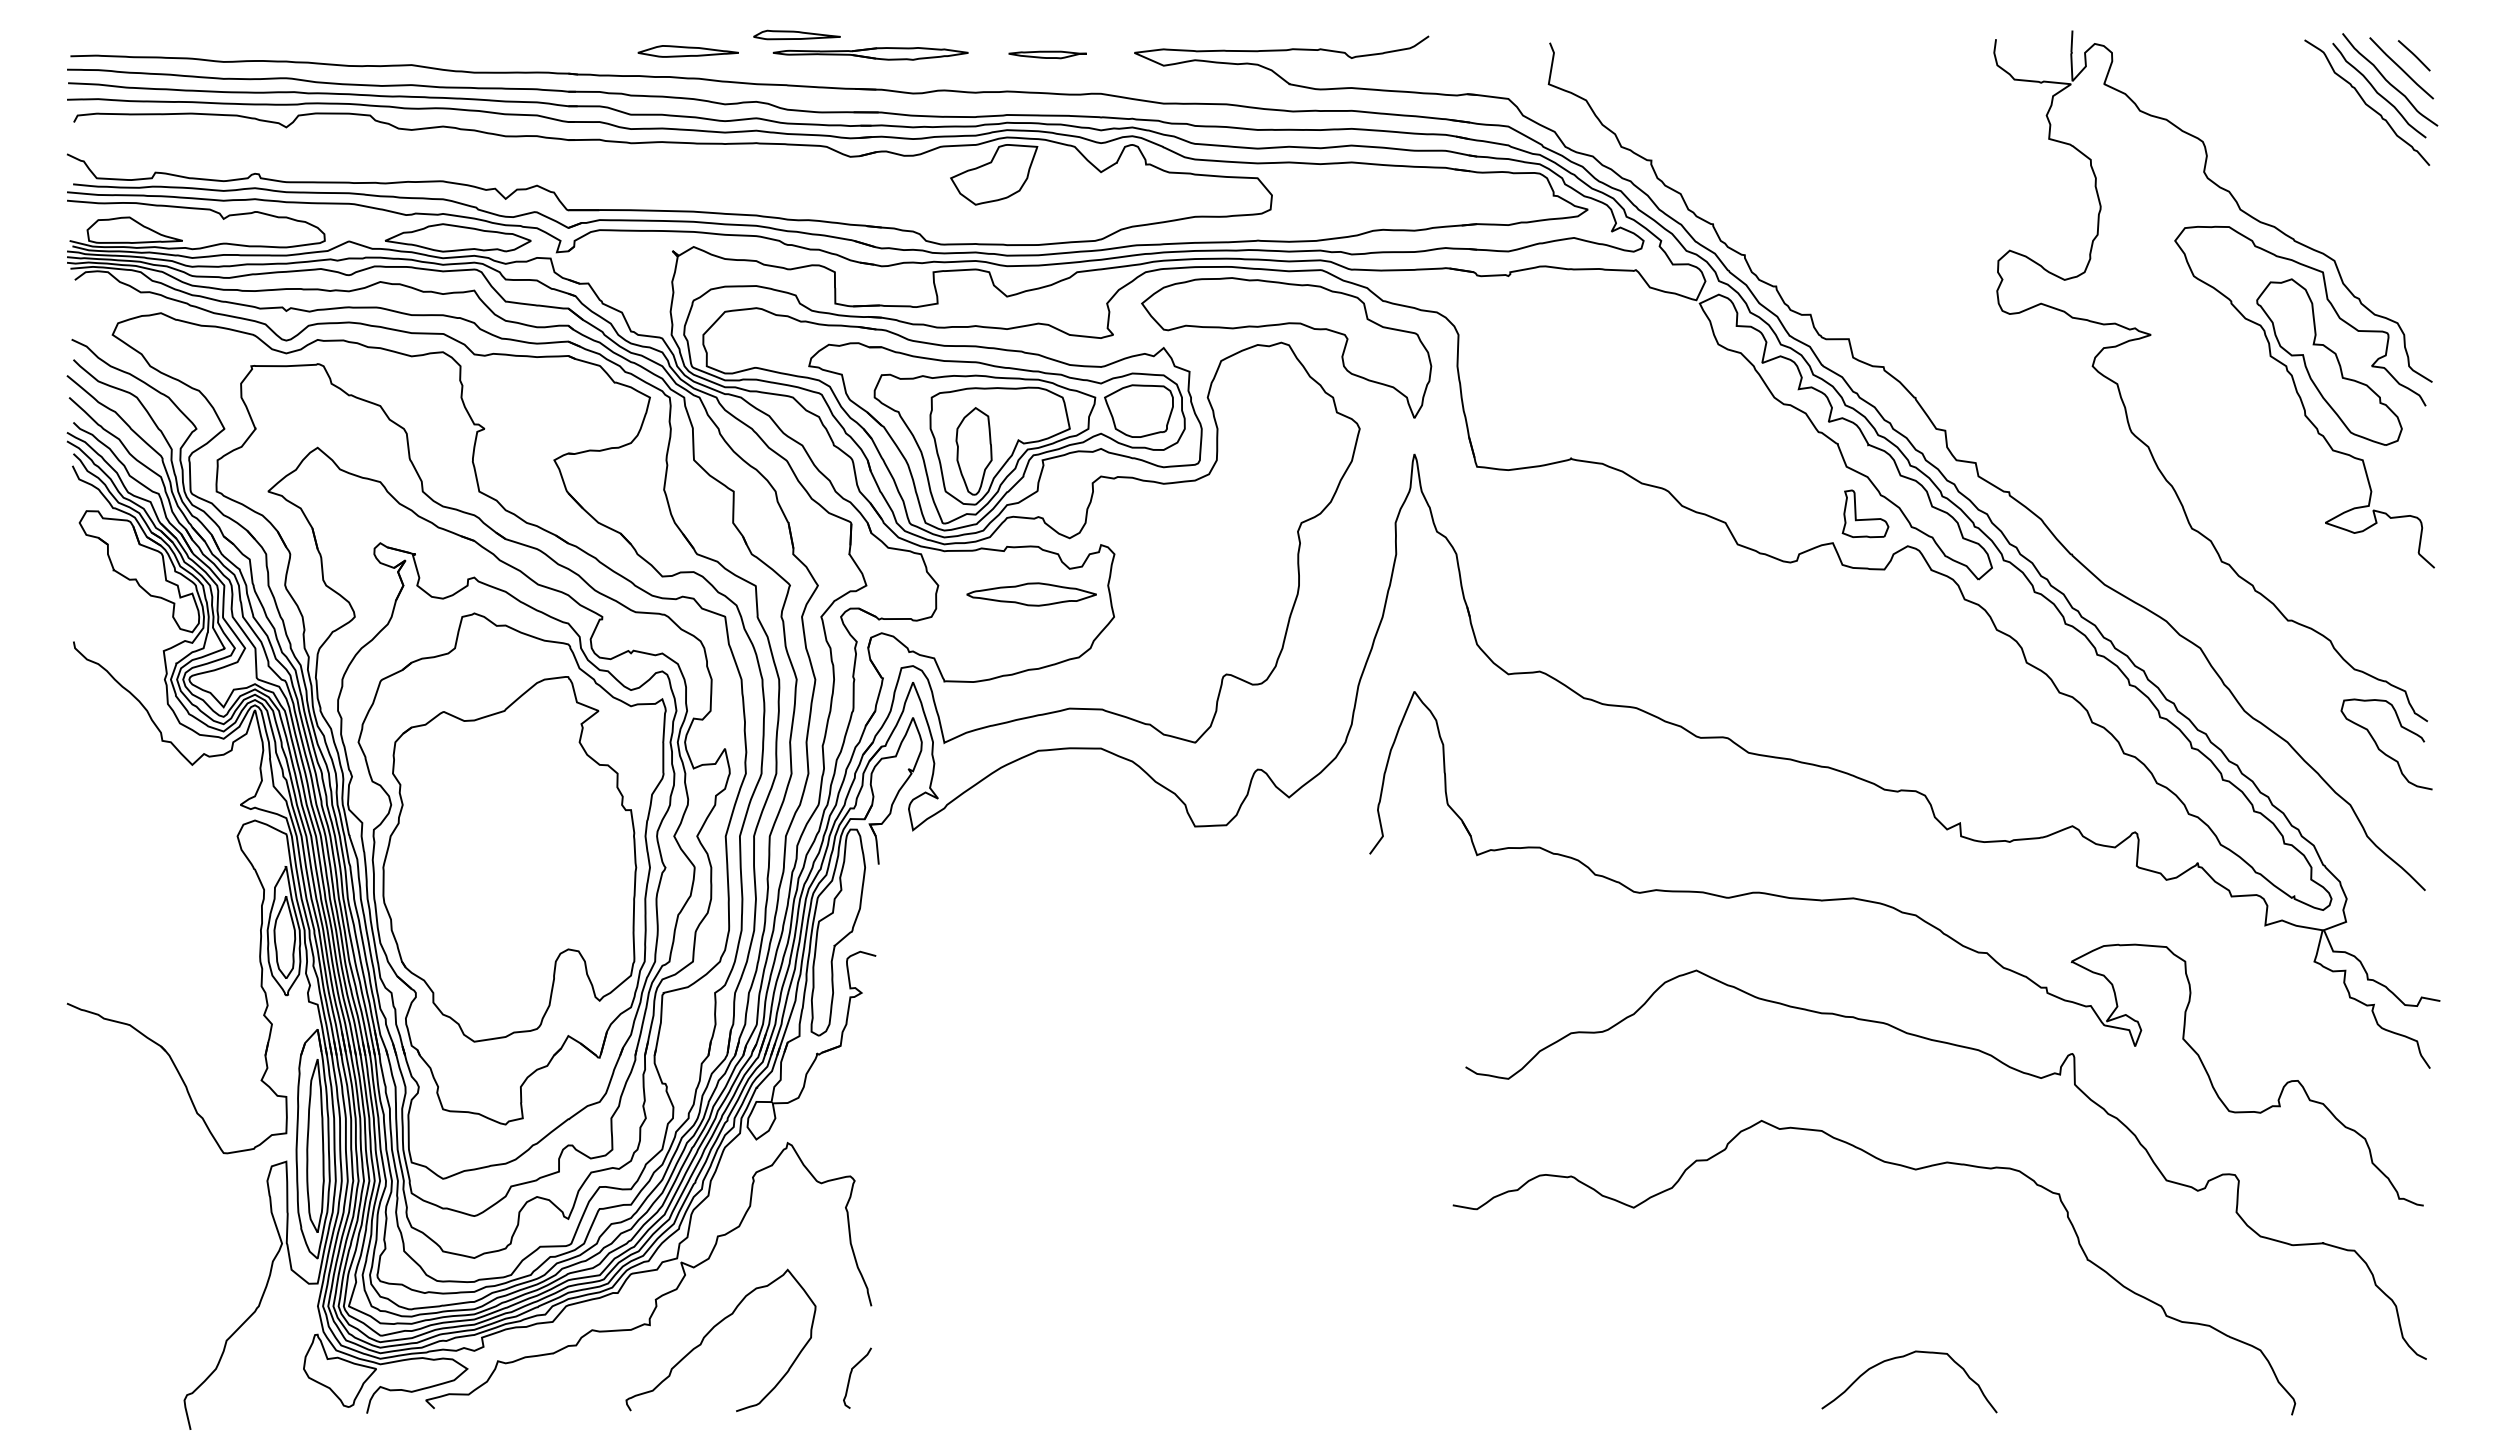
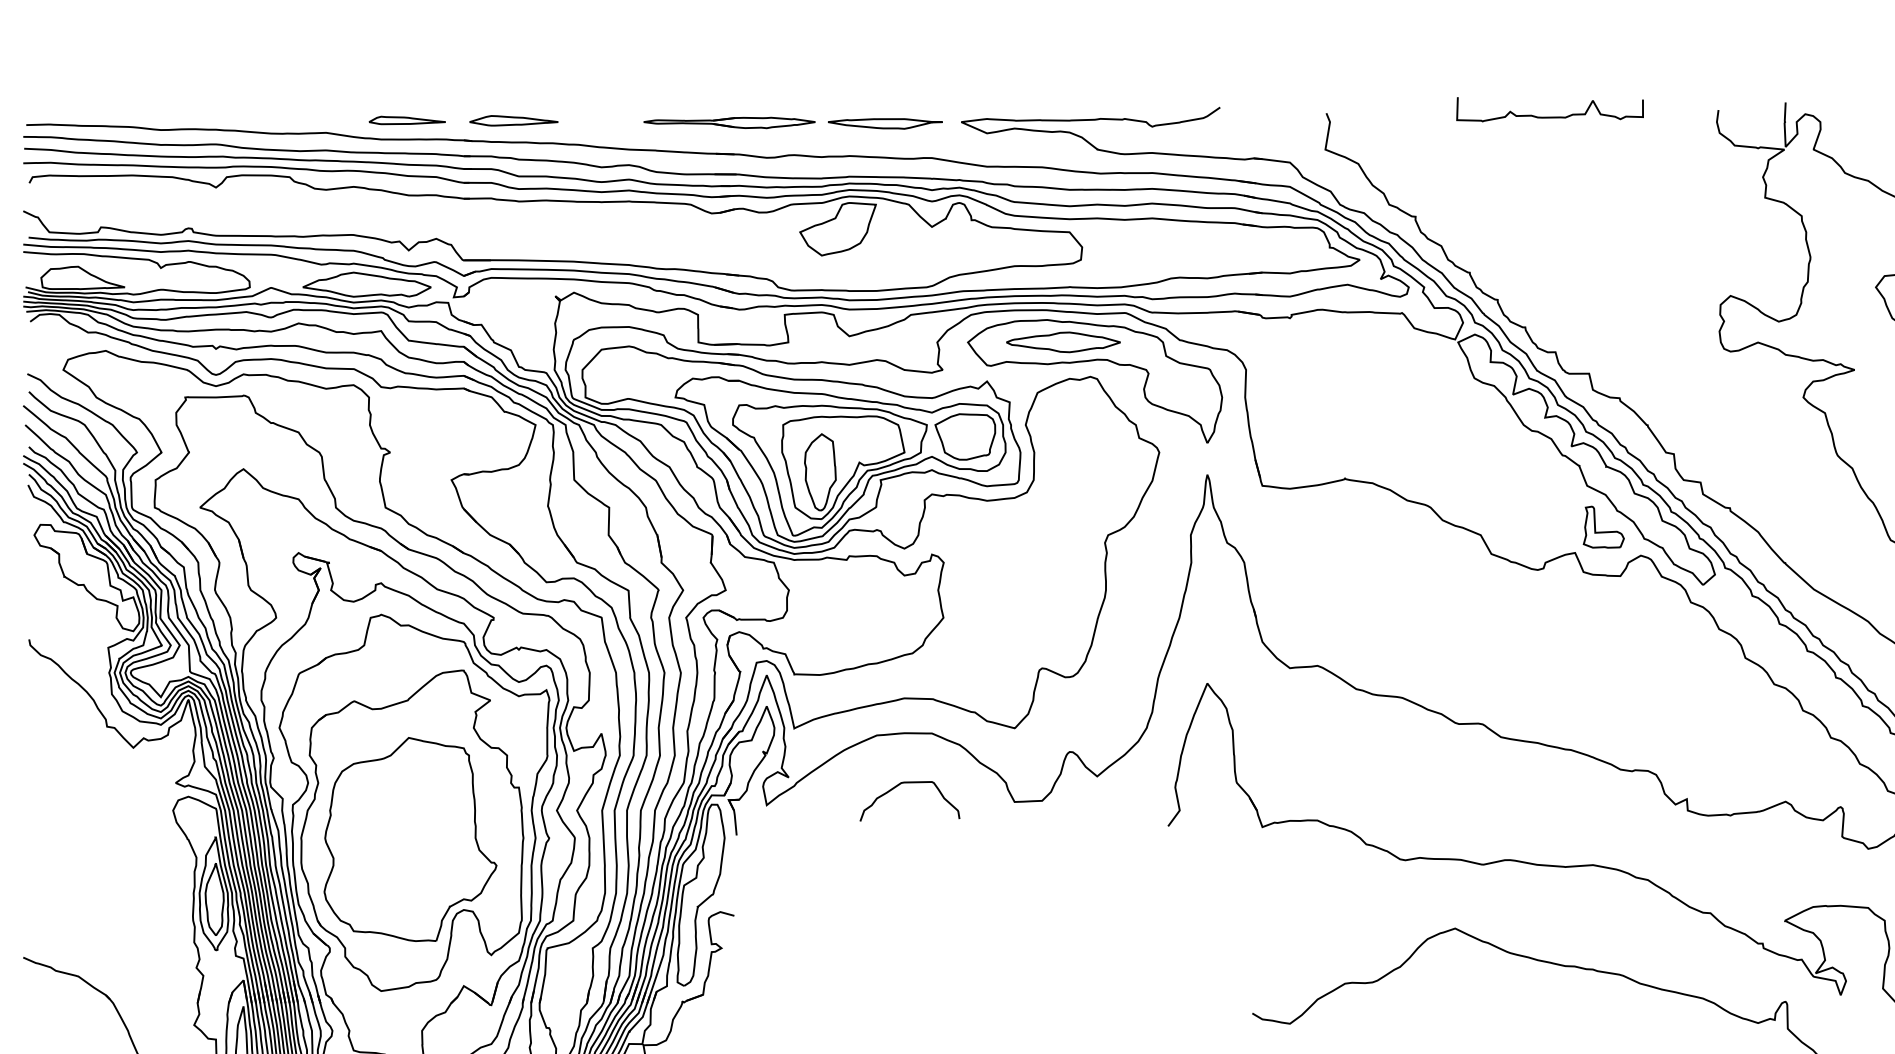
part: (796, 34) -> (406, 120), moved
curve: (1804, 46) -> (1550, 116), added
part: (687, 51) -> (513, 120), moved
part: (1047, 54) -> (884, 123), size x1.67
part: (1031, 594) -> (1063, 342), moved
curve: (1075, 805) -> (909, 783), added
part: (507, 868) -> (410, 838), added

